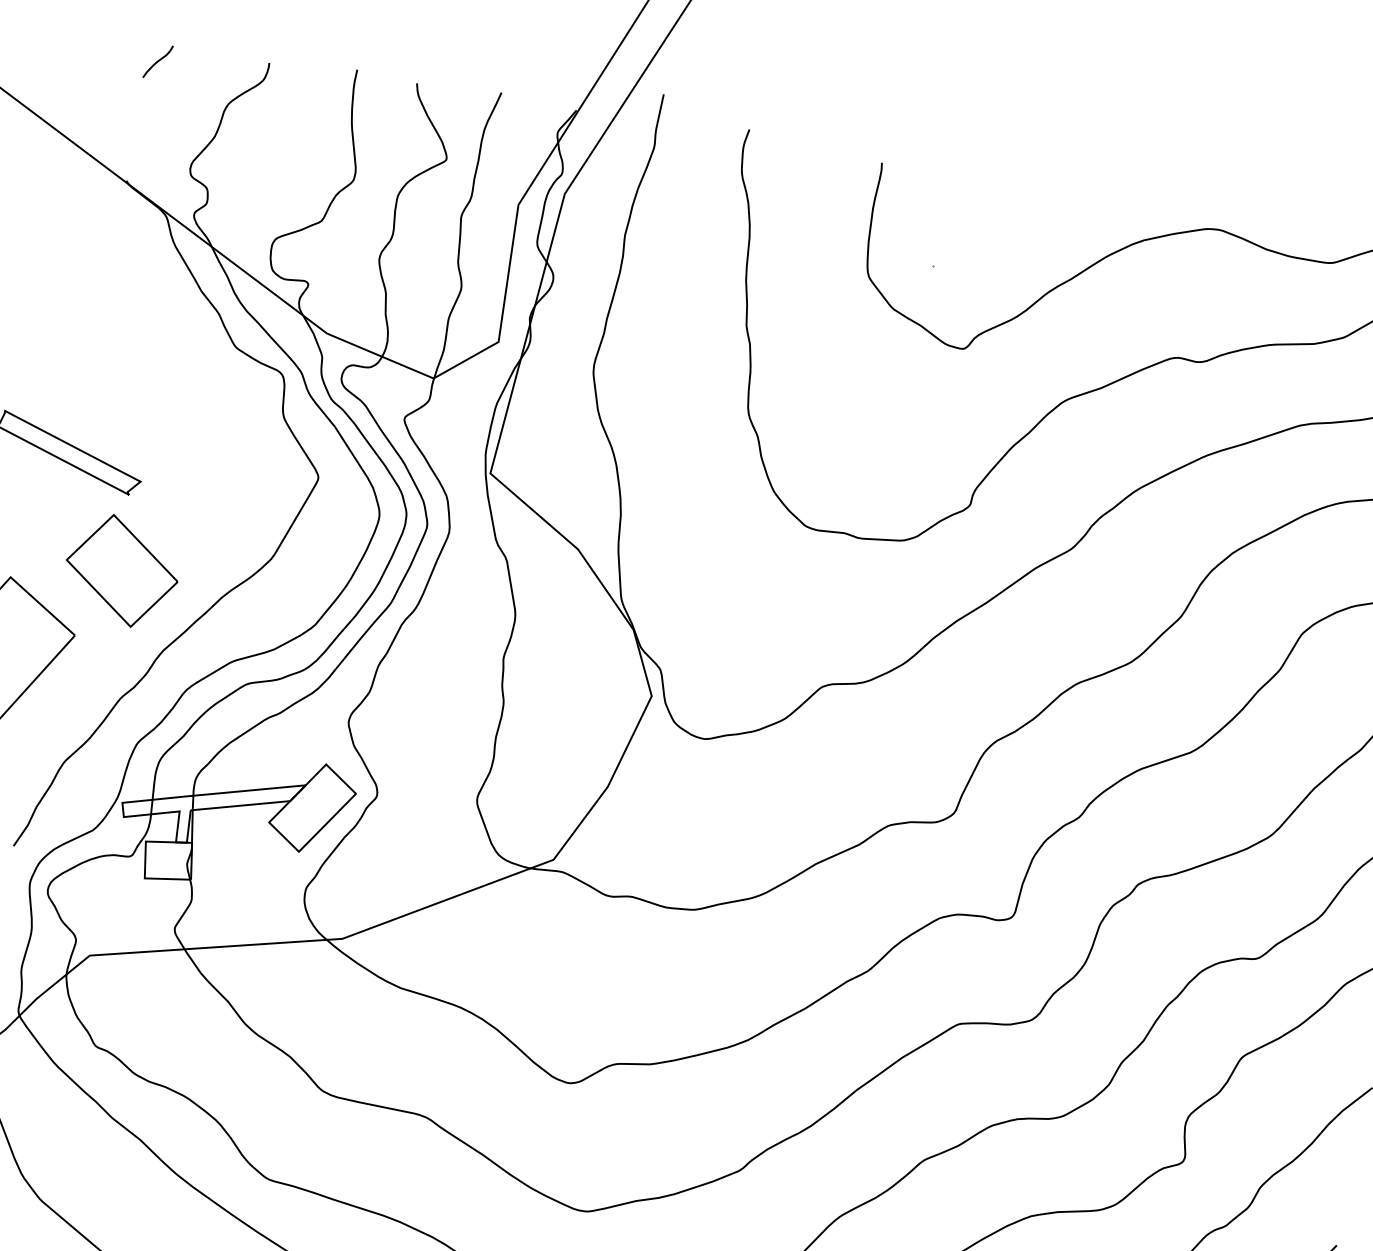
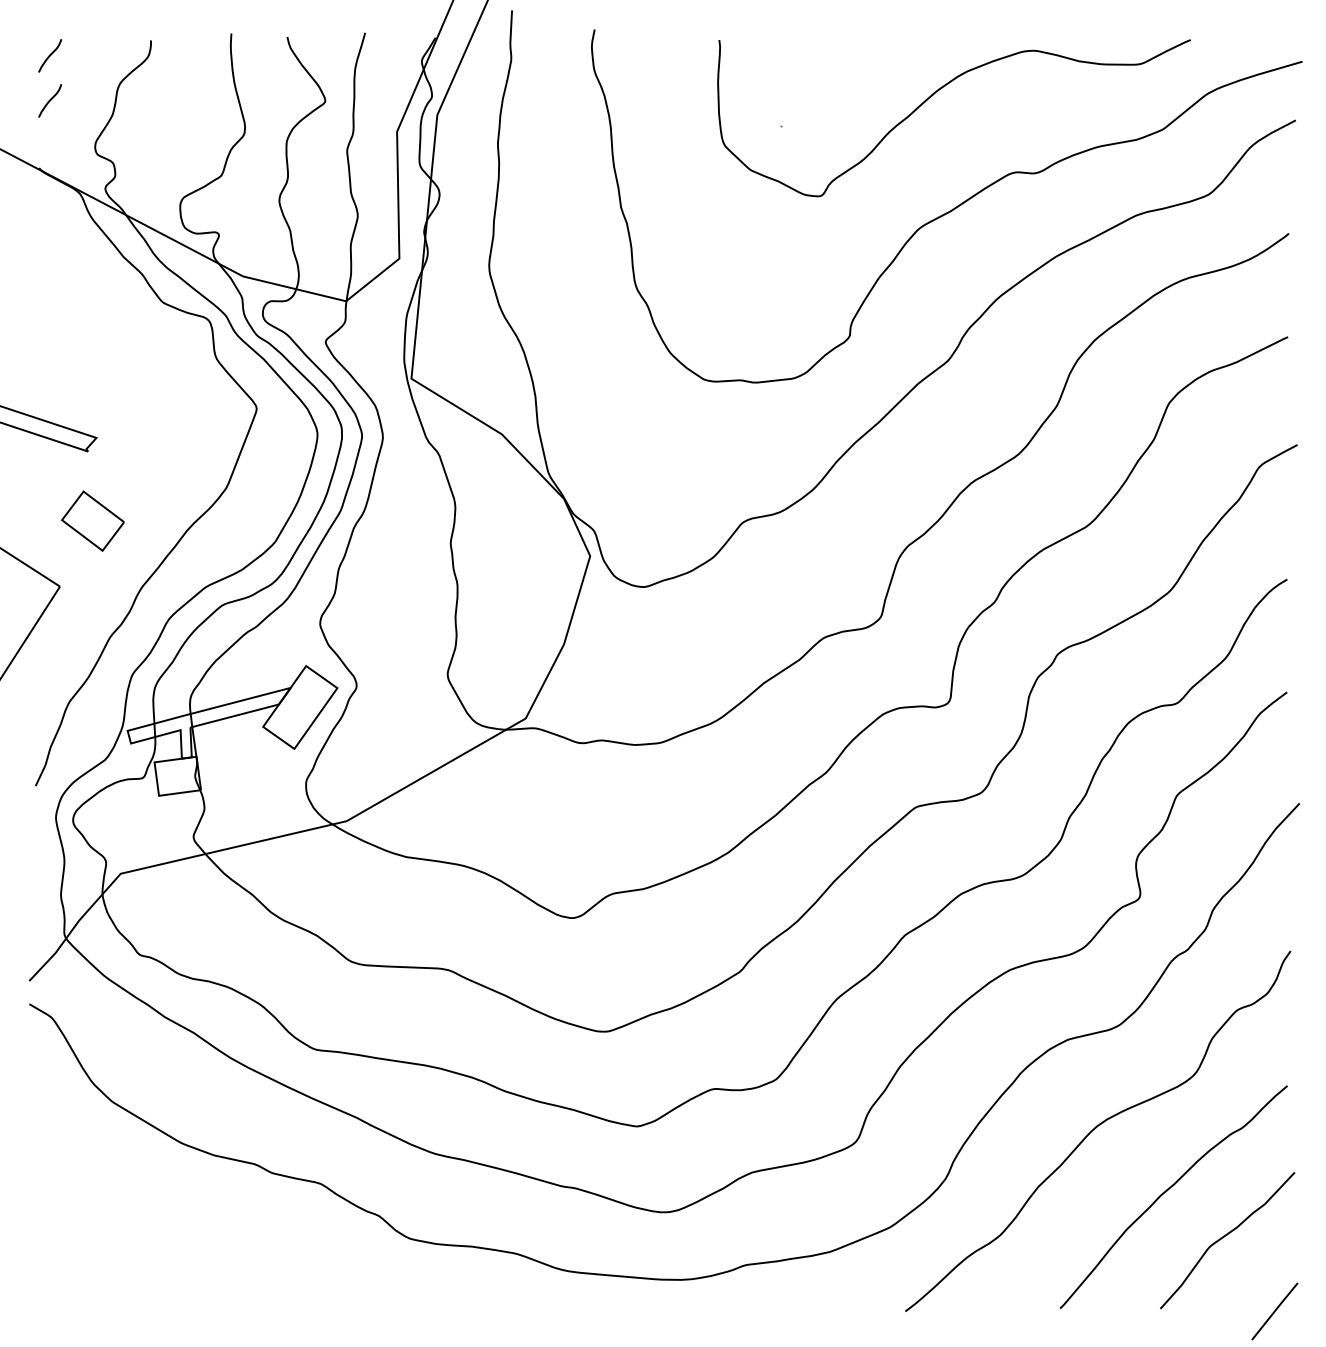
curve: (150, 109) -> (50, 100), added
part: (121, 569) -> (92, 520), size x0.6

